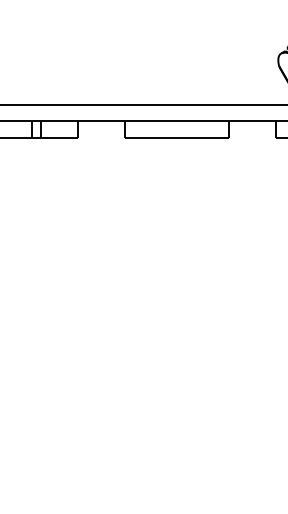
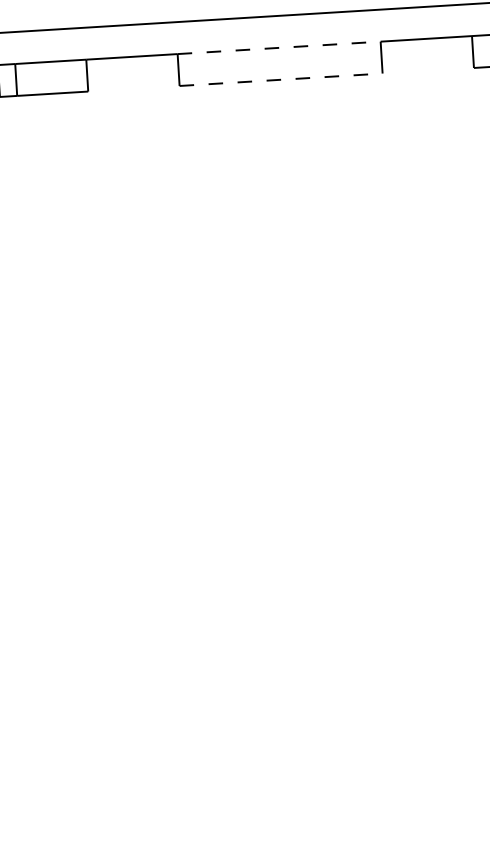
line: (177, 121) -> (280, 47), solid -> dashed
line: (177, 137) -> (282, 79), solid -> dashed

